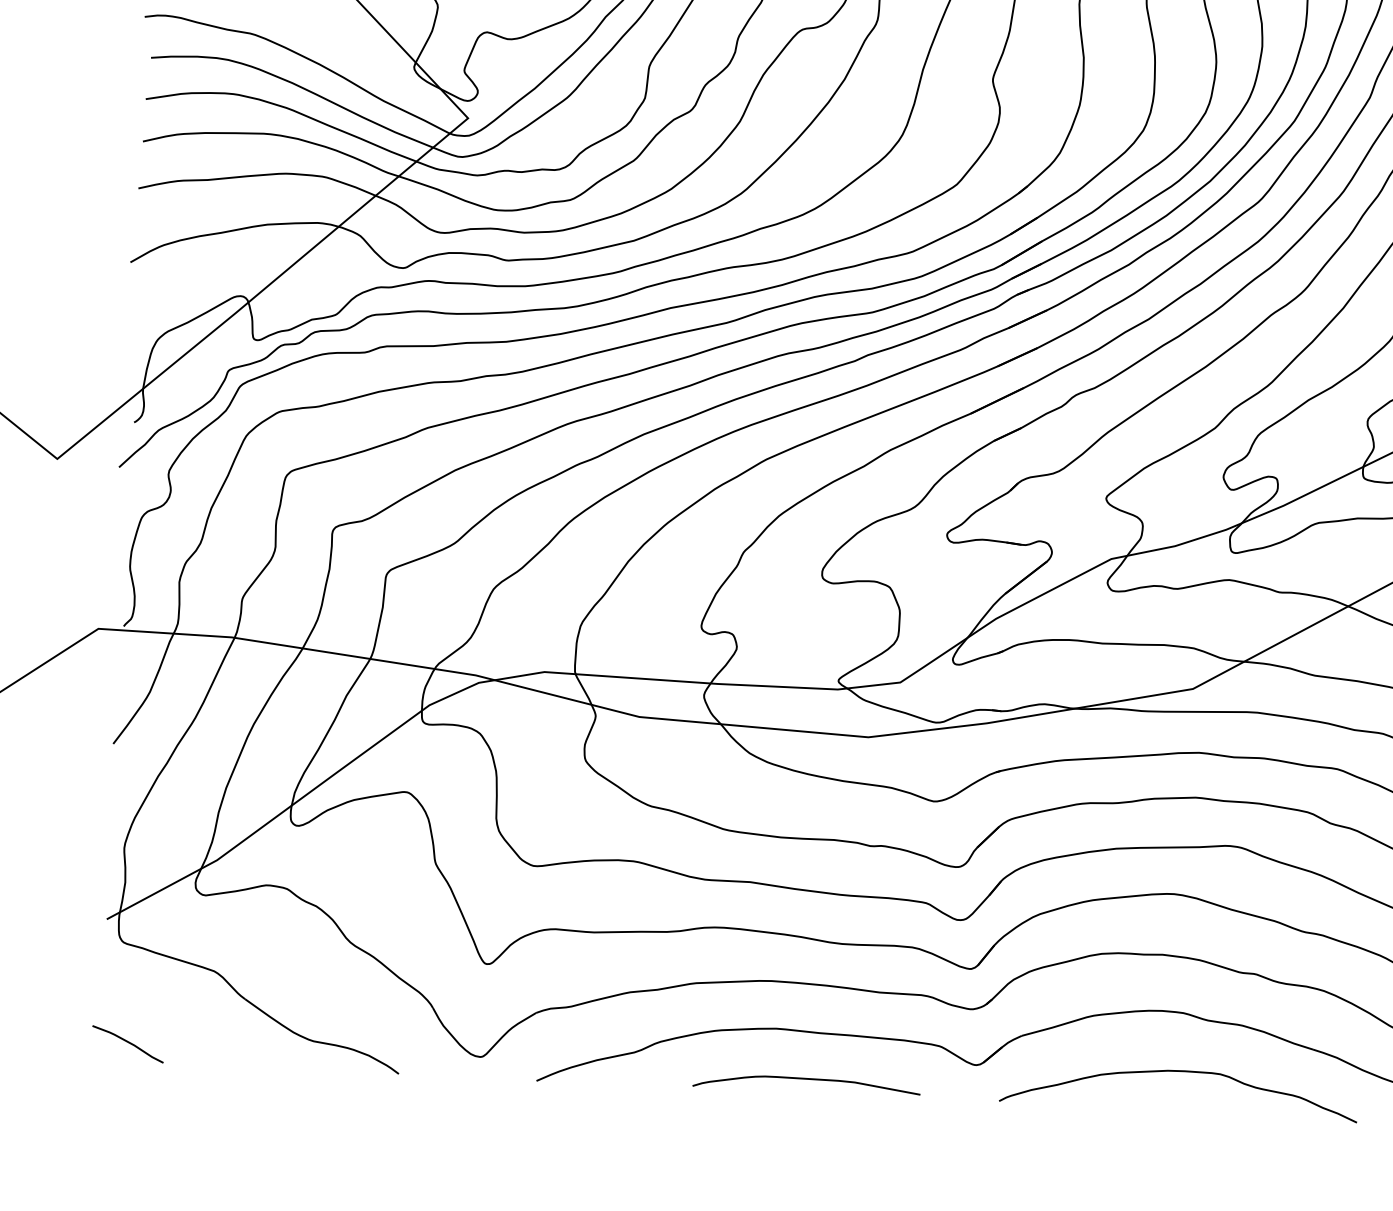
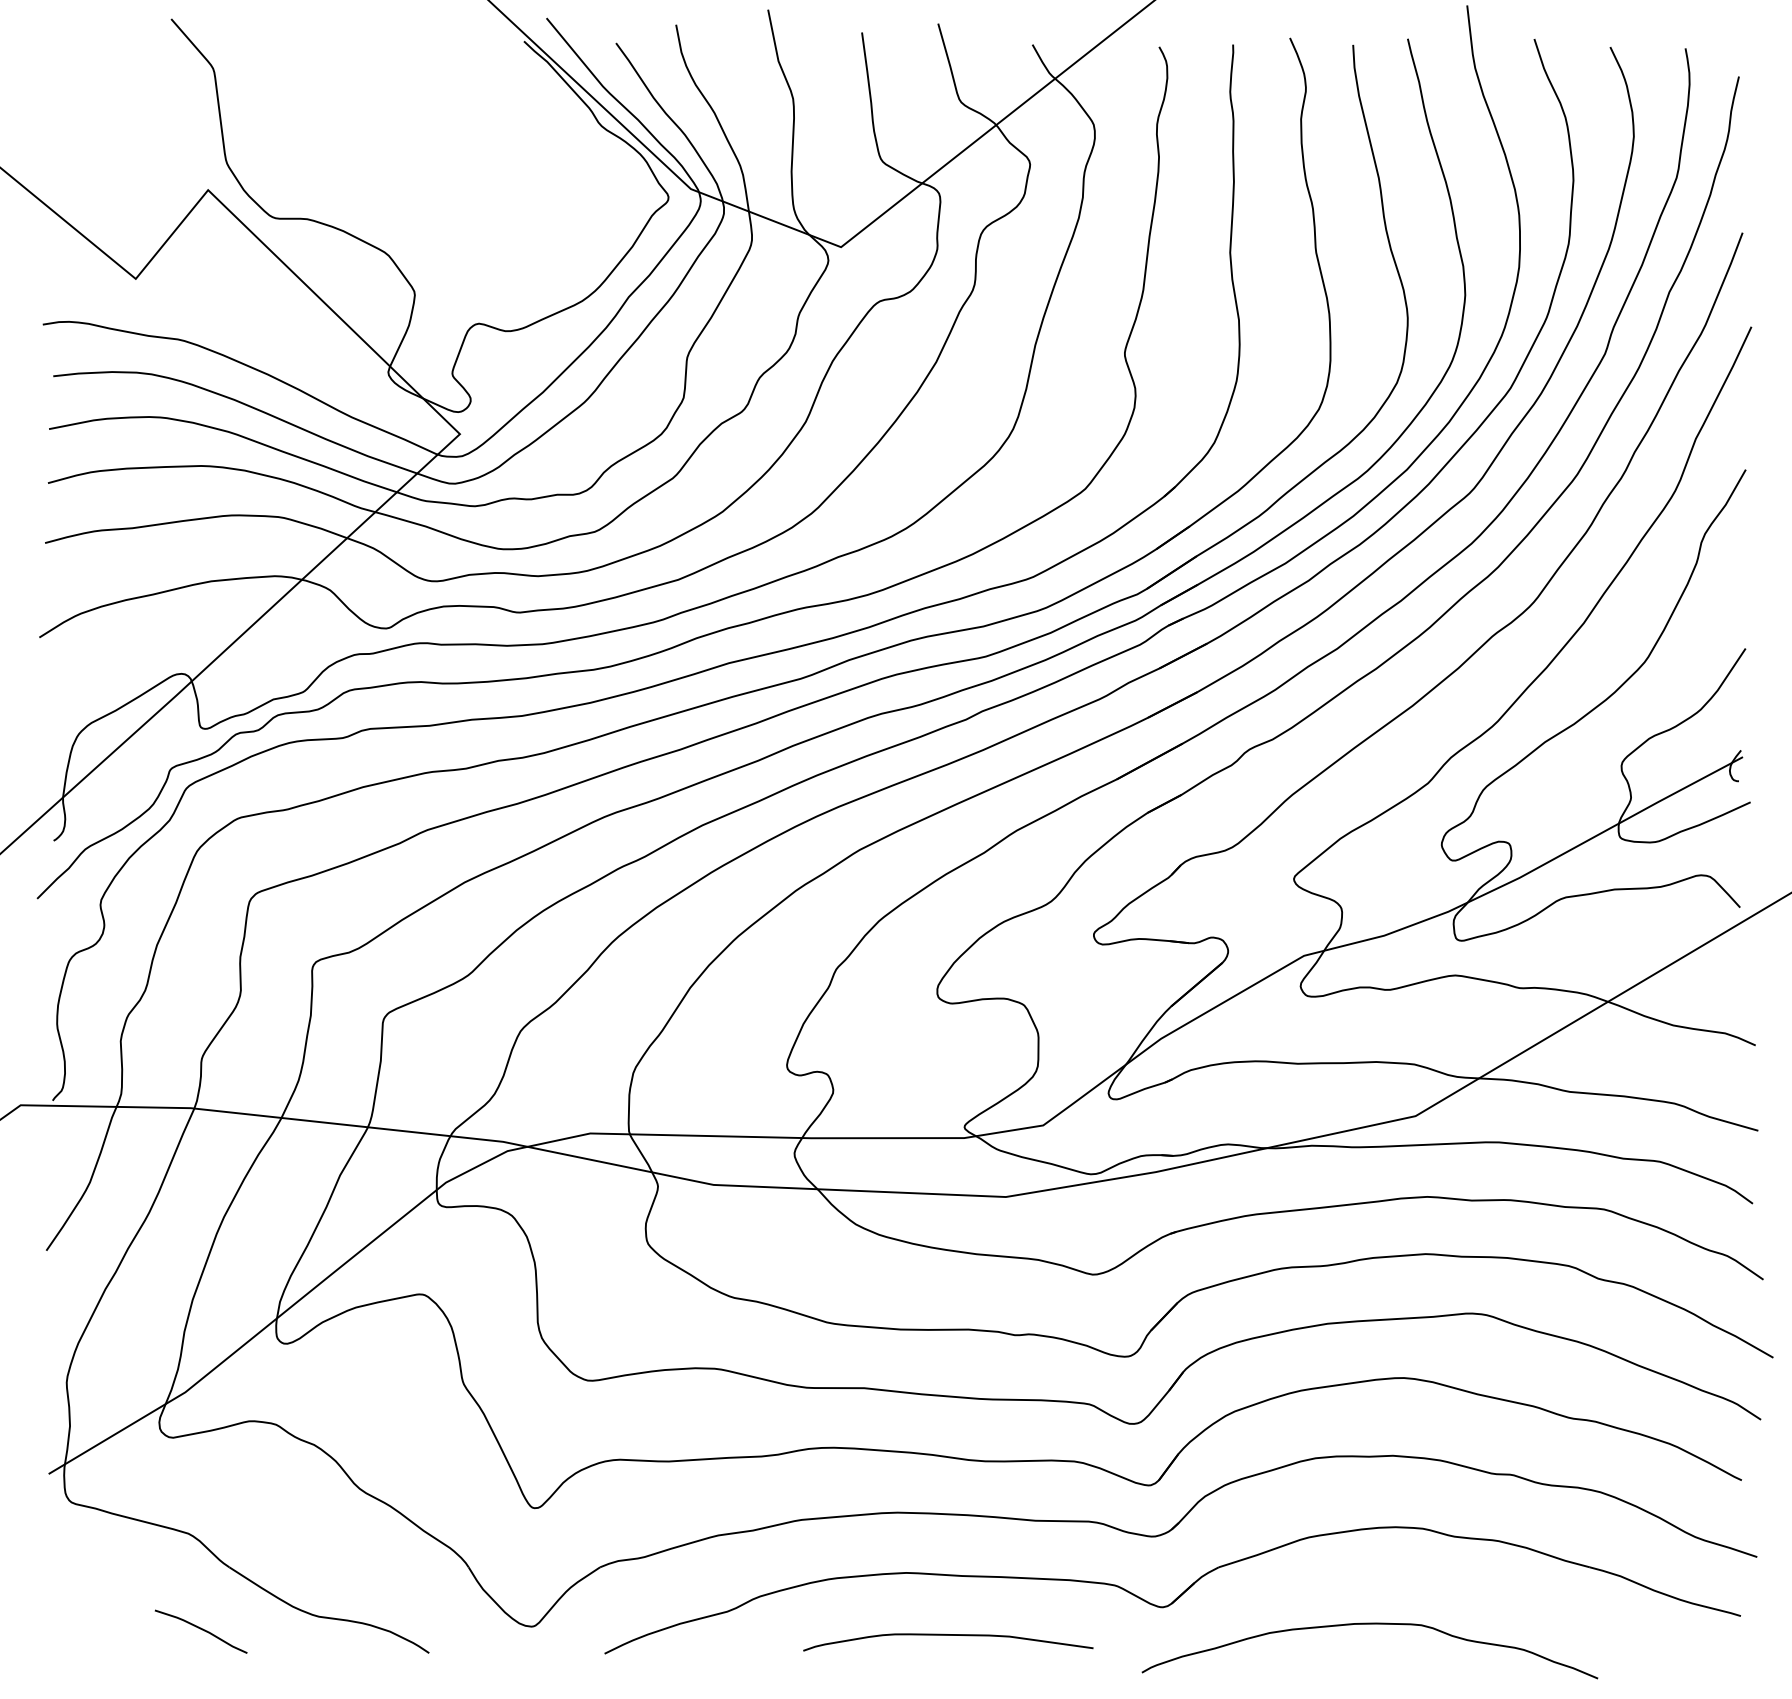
curve: (127, 1042) -> (200, 1629), moved
curve: (1179, 1071) -> (1369, 1624), moved

